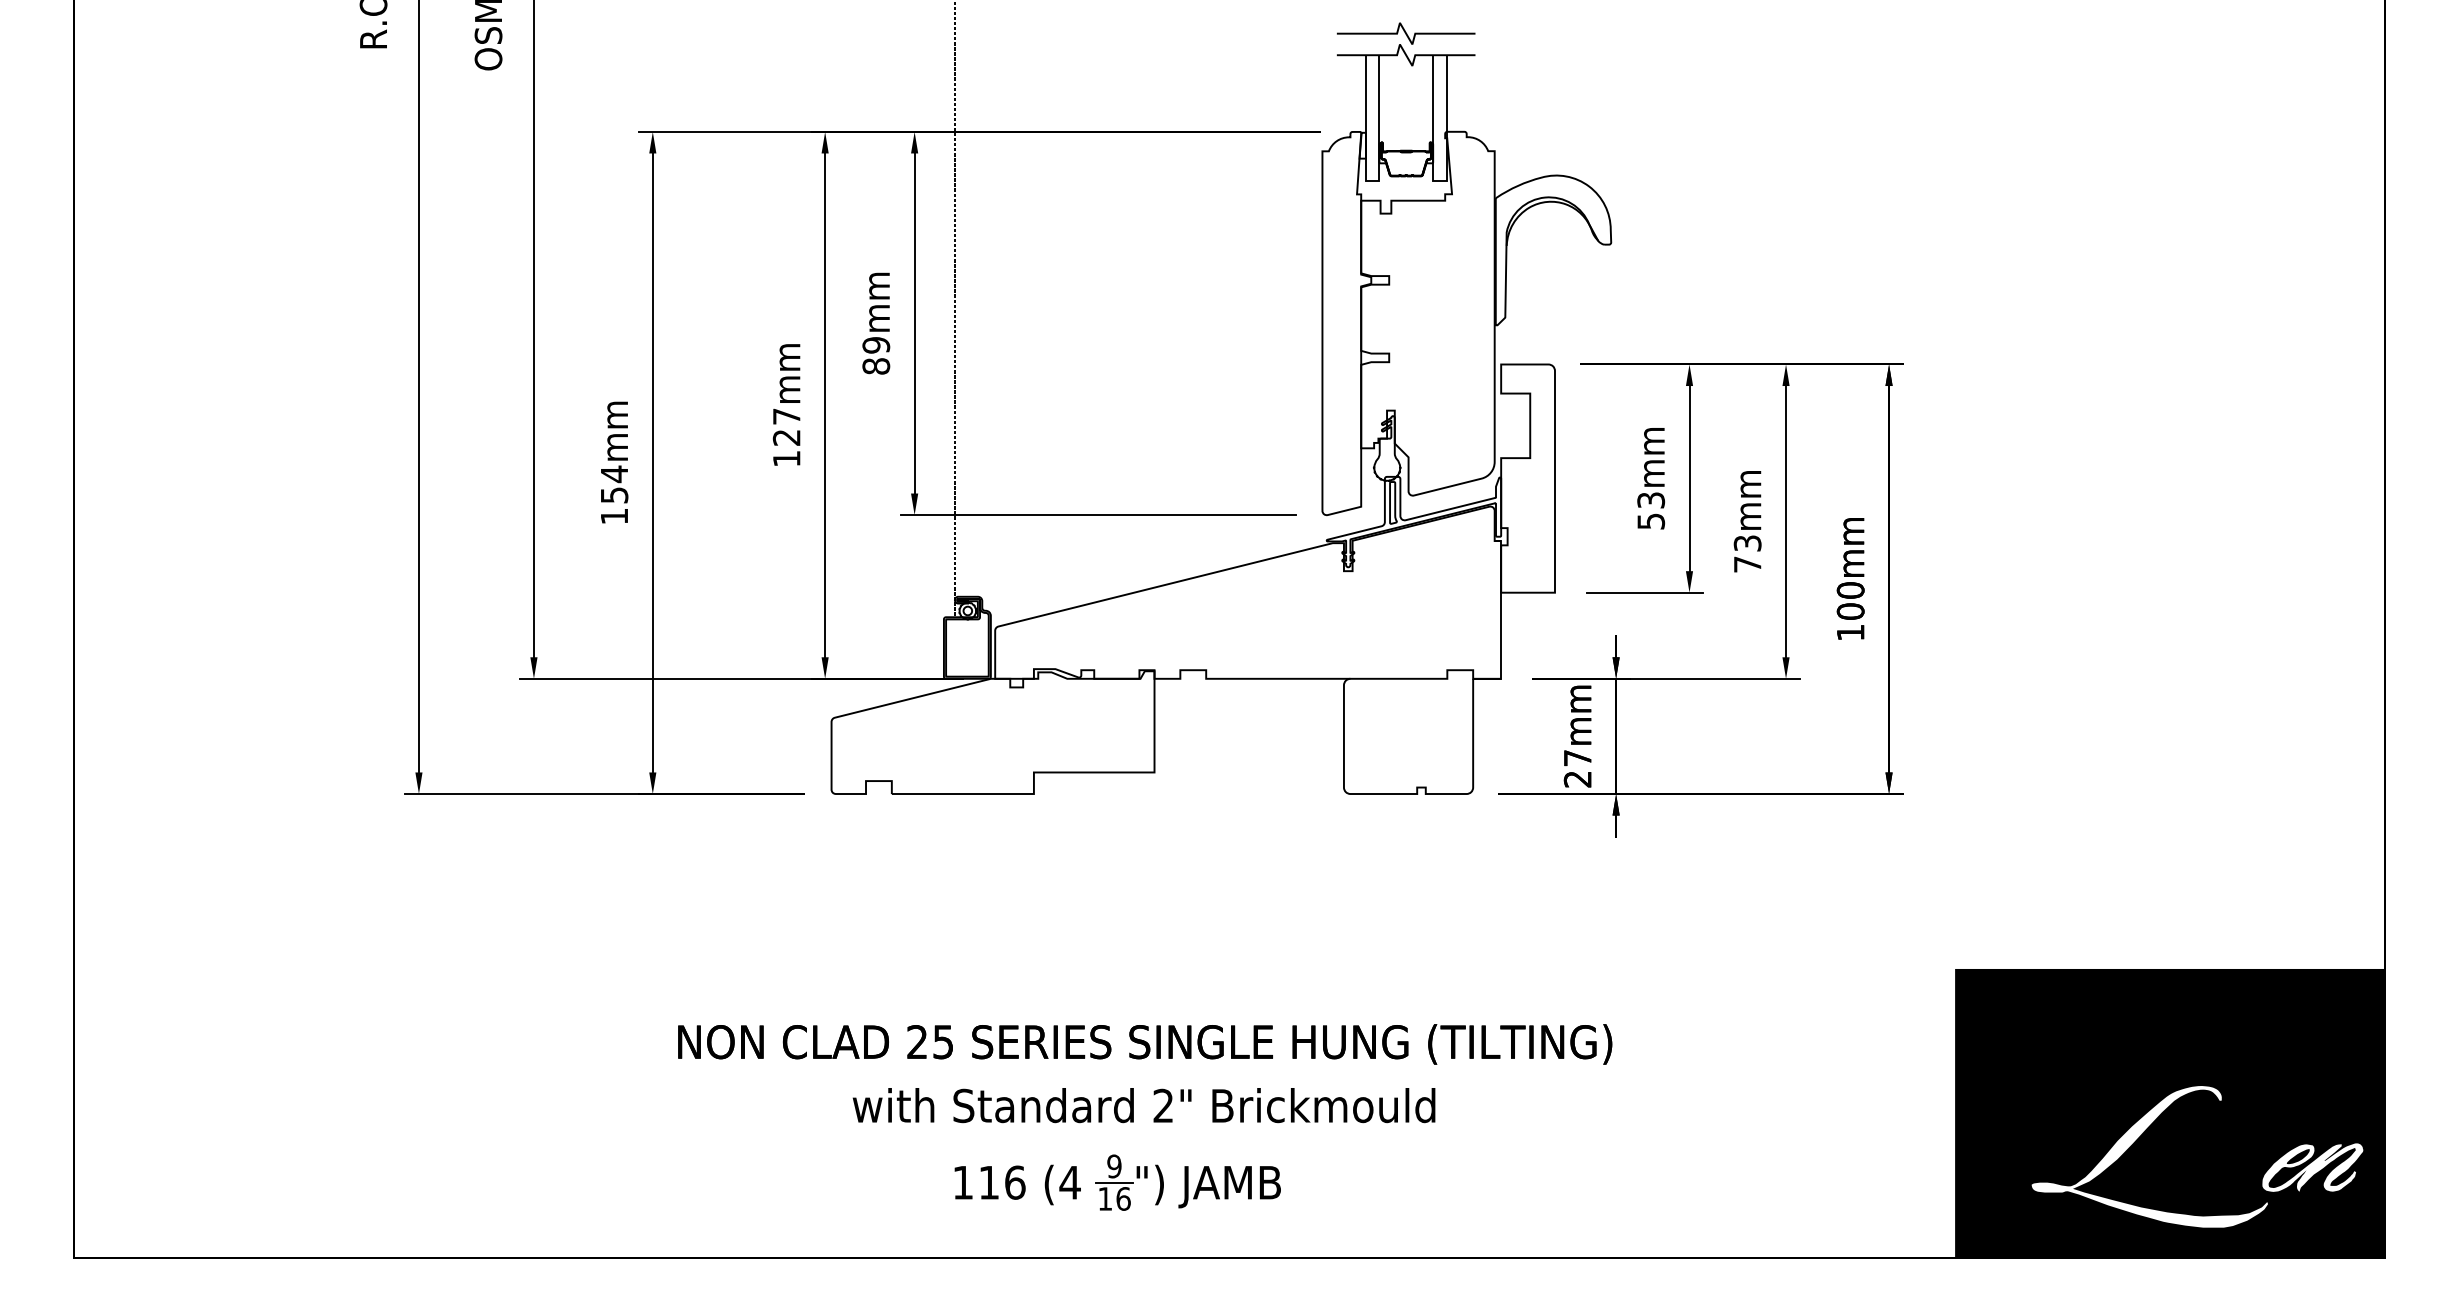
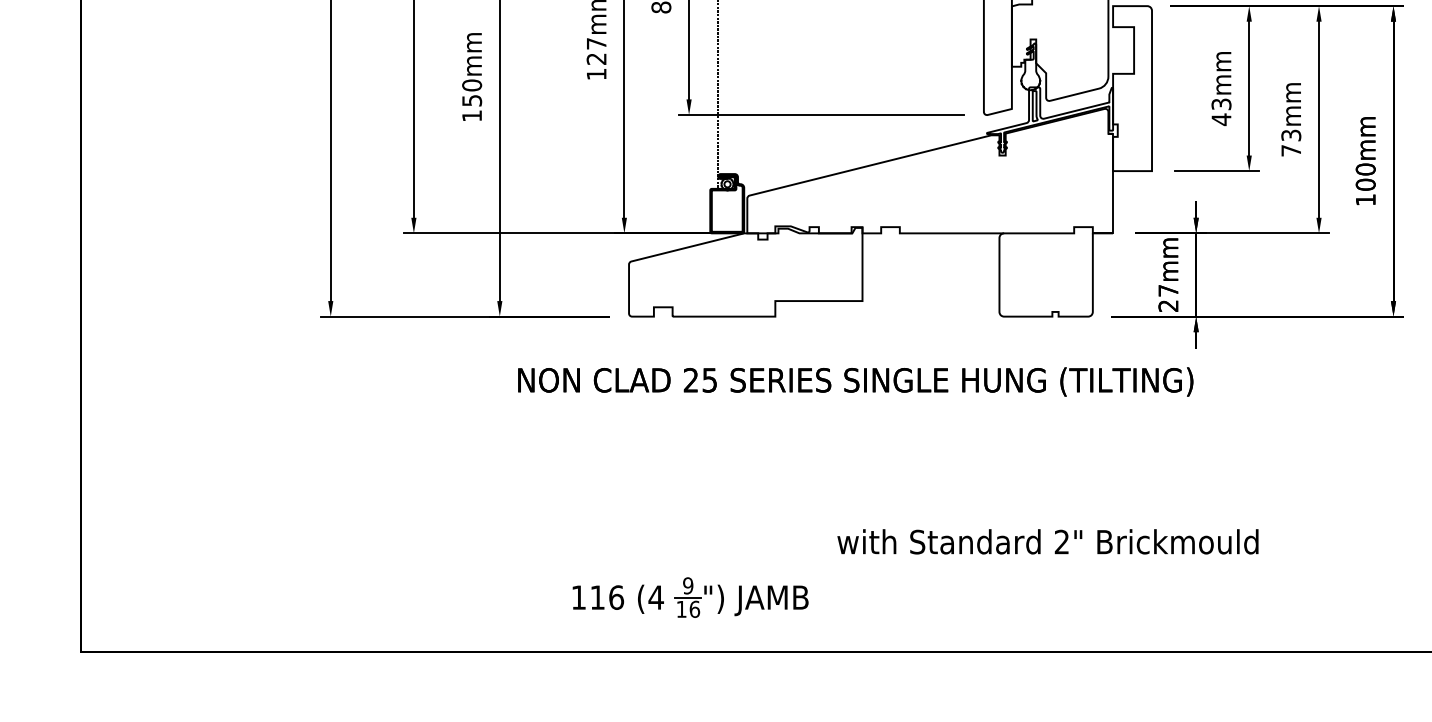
text: (614, 474) -> (472, 85), 154mm -> 150mm
text: (1651, 521) -> (1221, 119), 53mm -> 43mm
text: (1145, 1044) -> (855, 382), moved
text: (1143, 1105) -> (1047, 541), moved
part: (1117, 1182) -> (690, 597), moved

